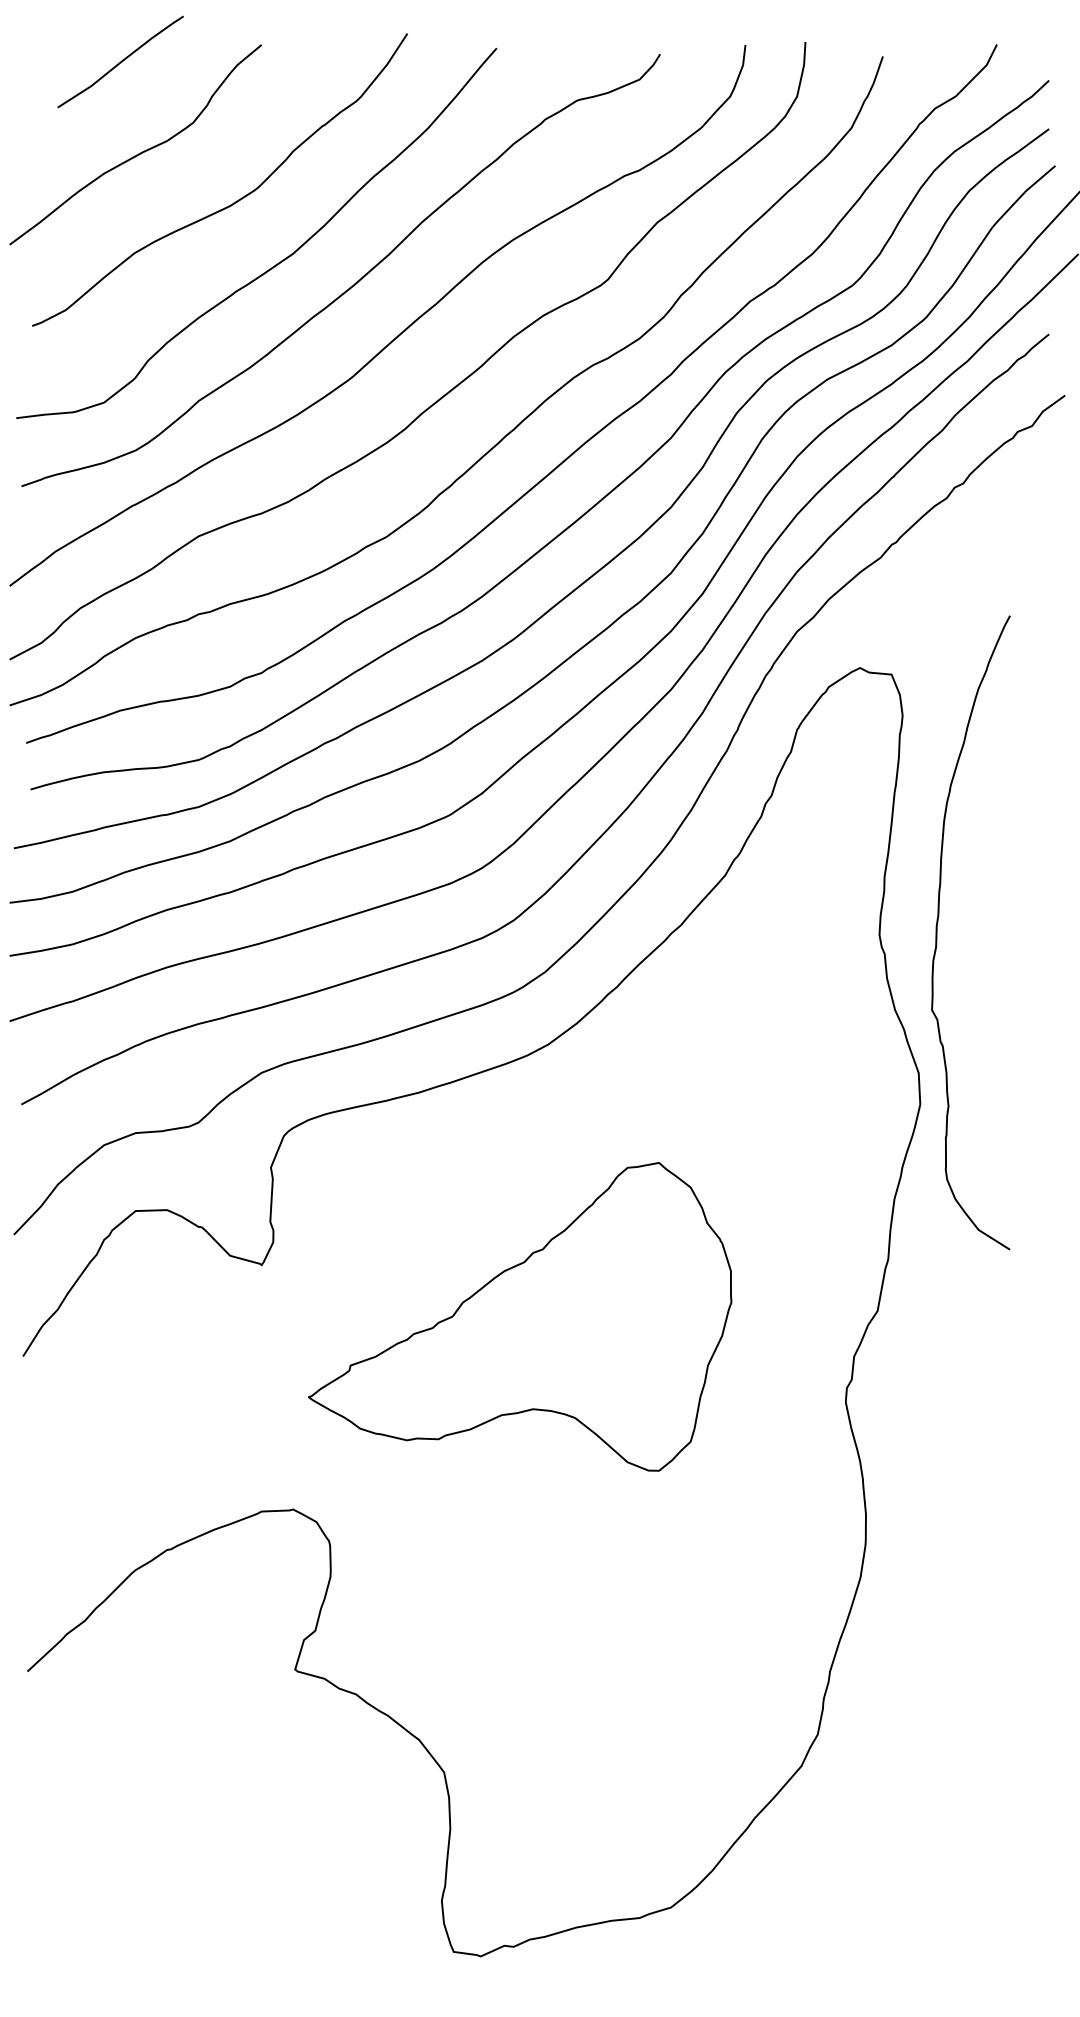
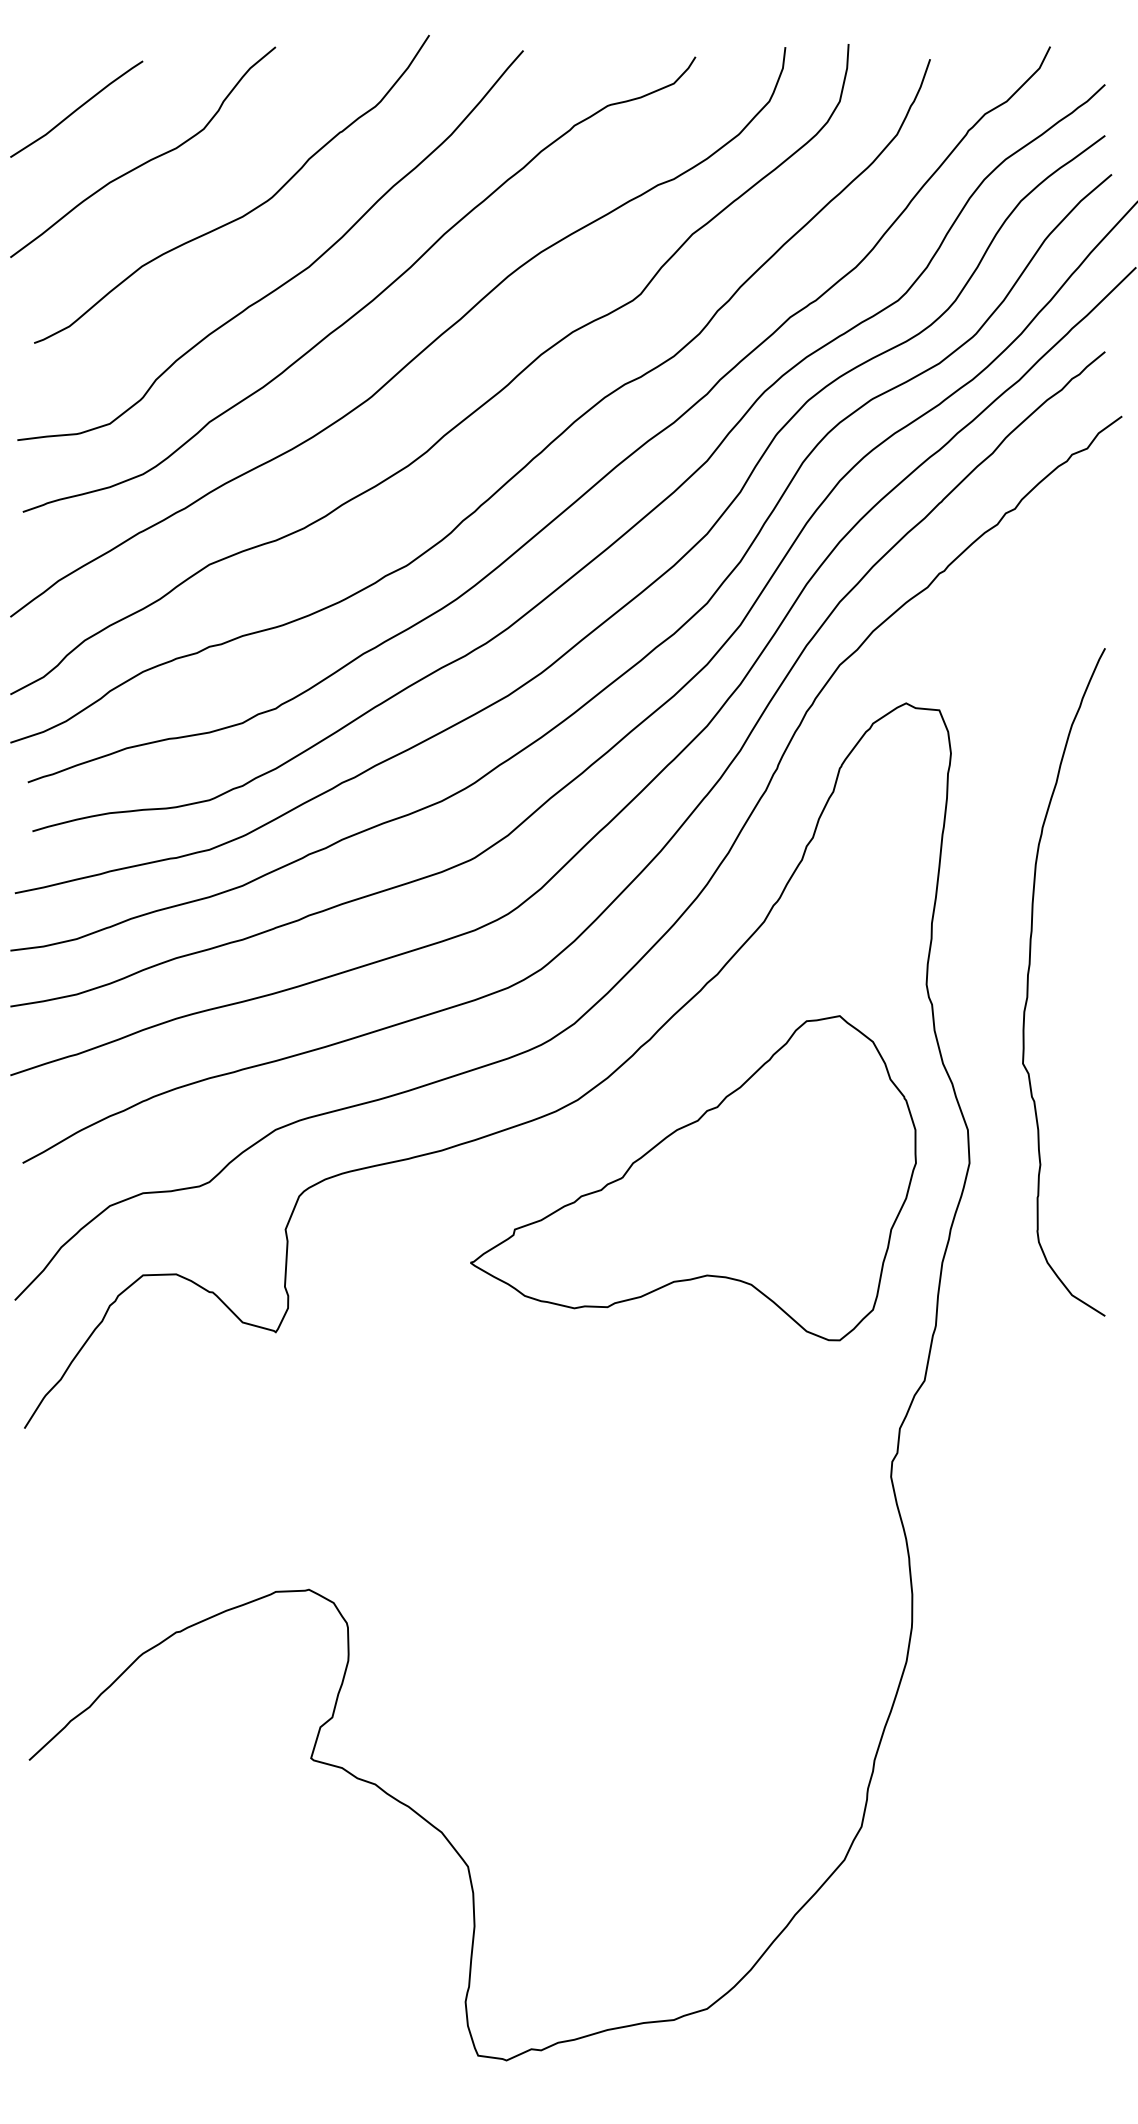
curve: (120, 61) -> (76, 108), moved
curve: (937, 932) -> (1028, 981), moved
part: (520, 1316) -> (693, 1177), moved

